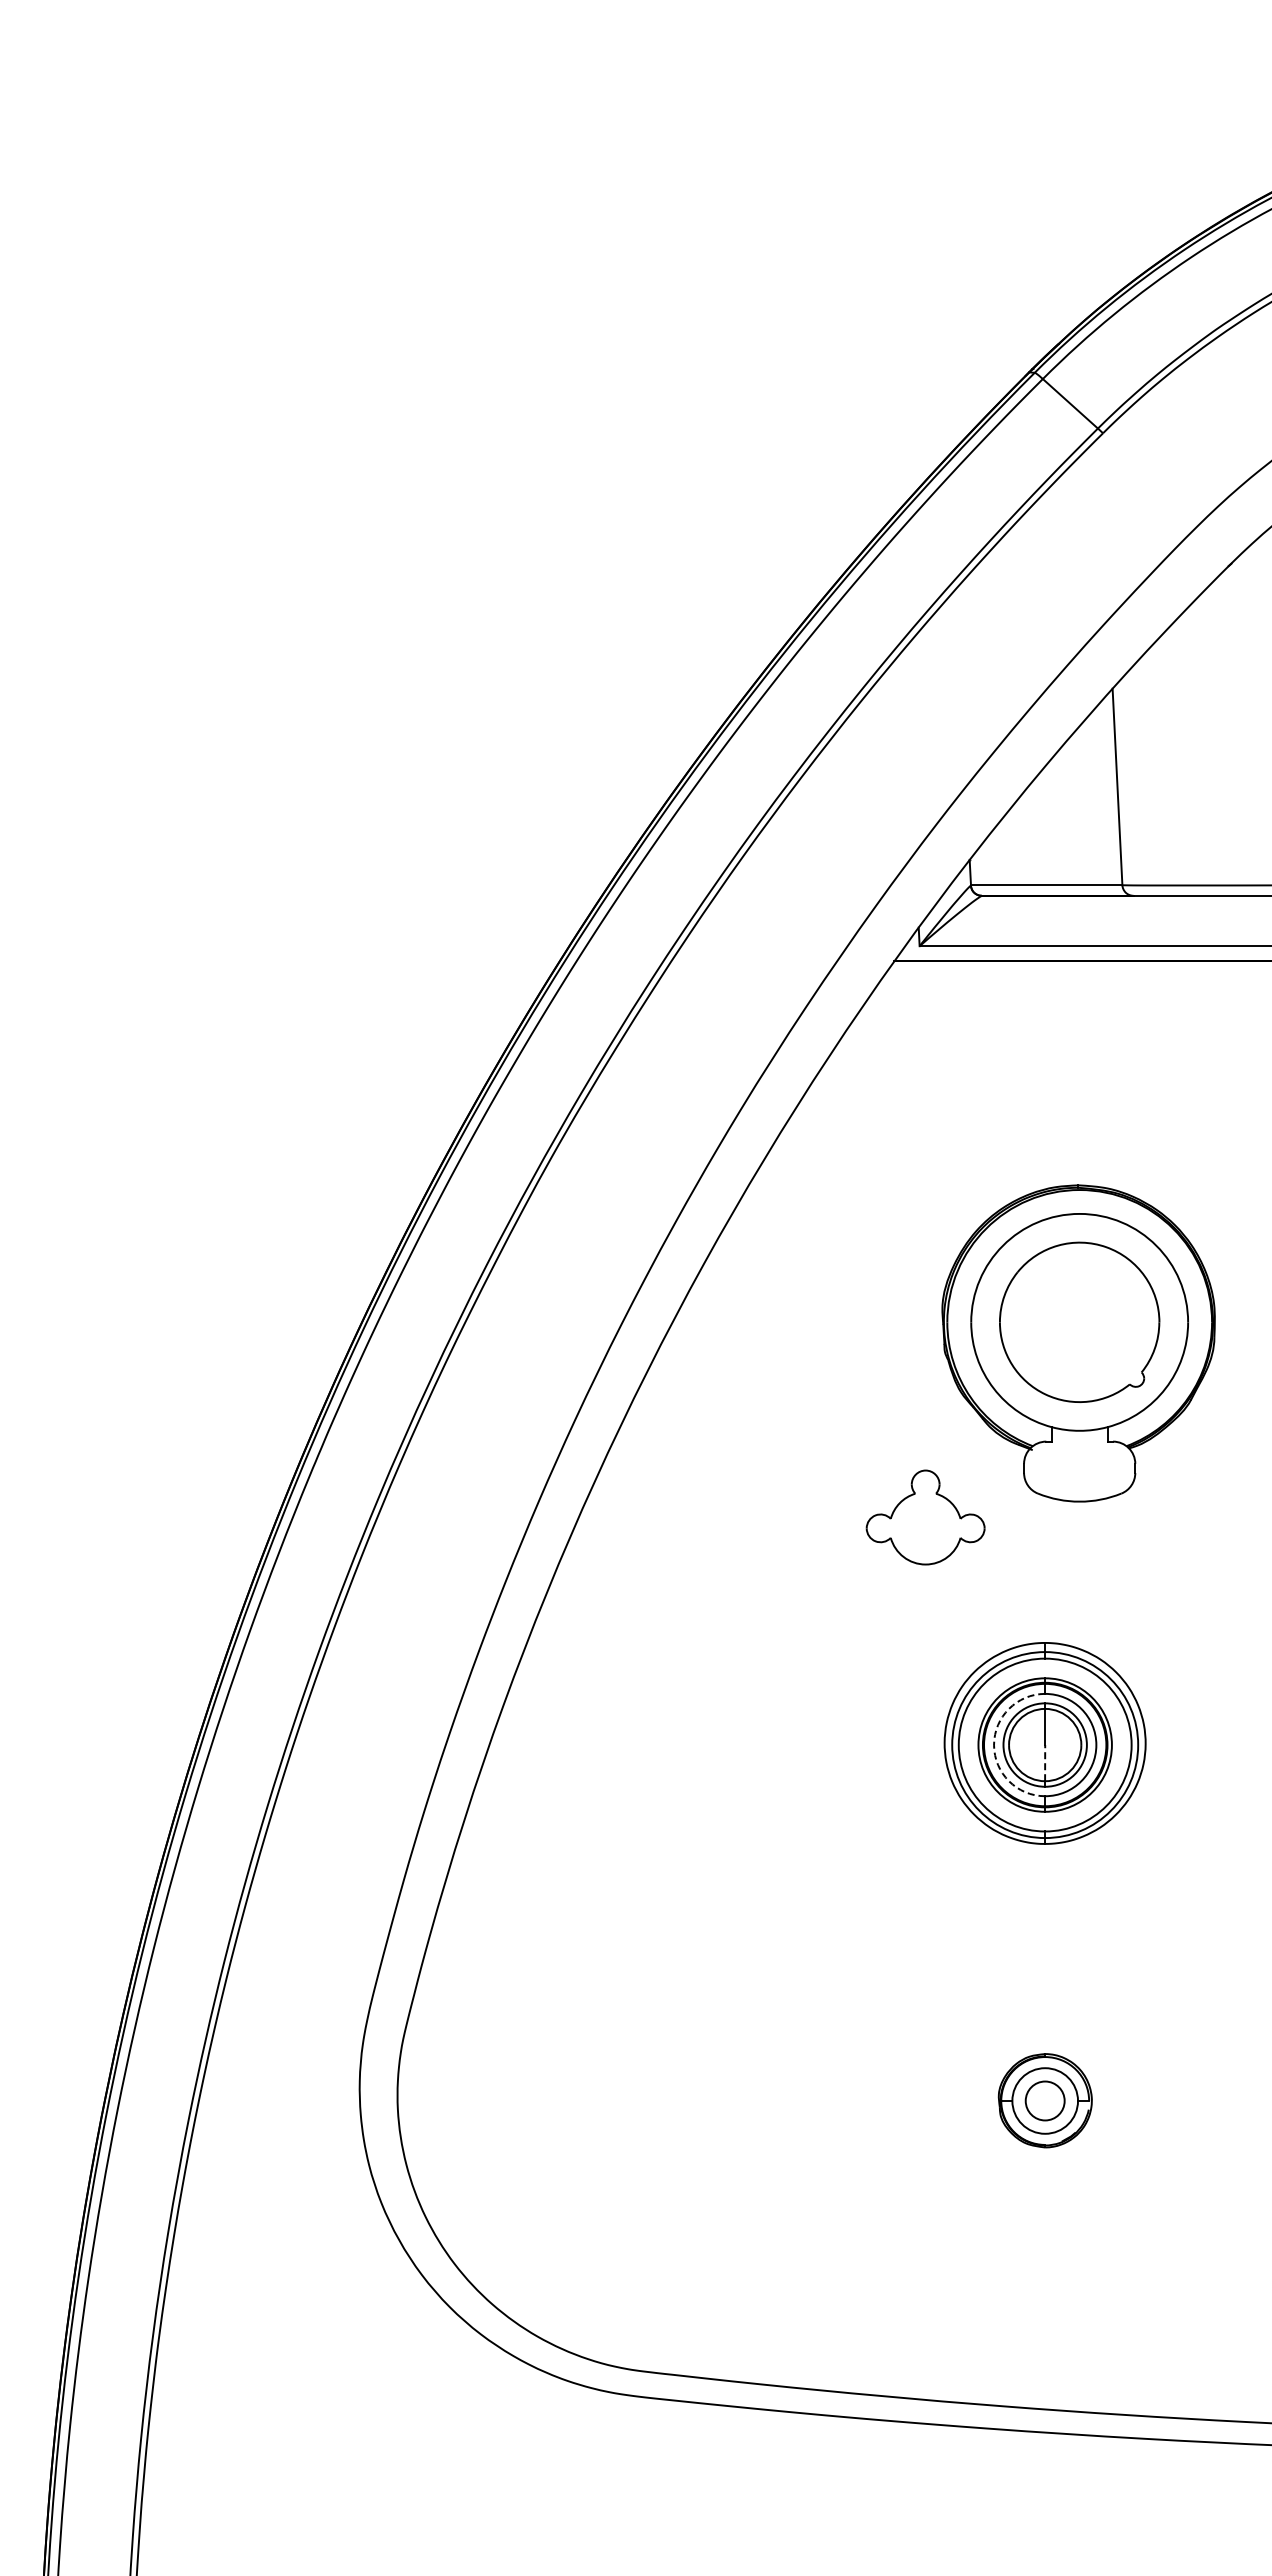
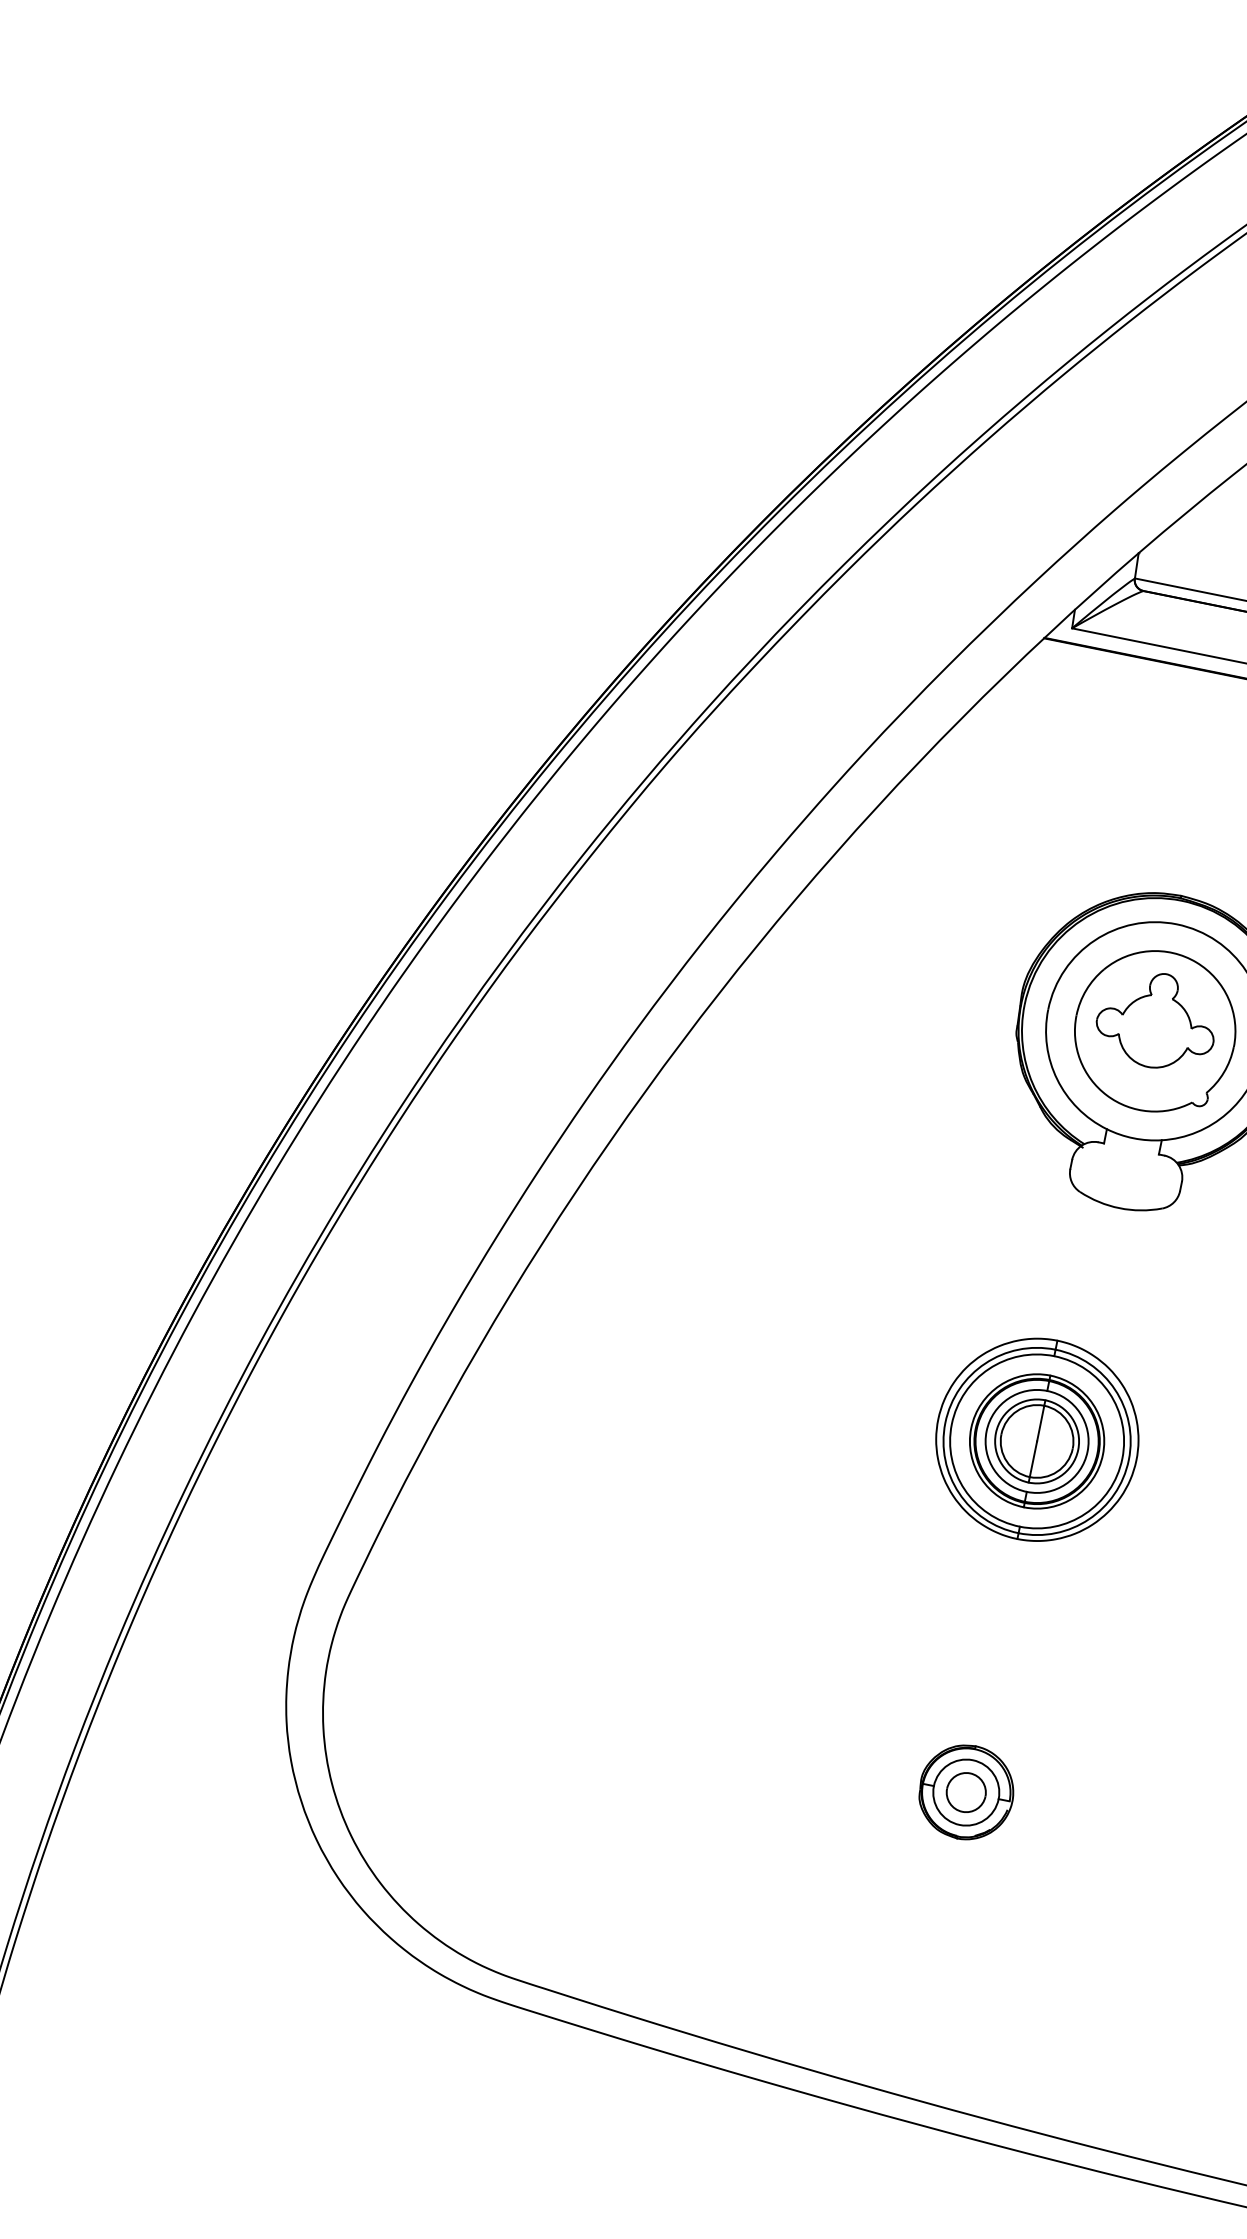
part: (925, 1517) -> (1157, 1020), moved
arc: (994, 1745) -> (987, 1431), dashed -> solid
line: (1045, 1762) -> (1033, 1458), dashed -> solid

